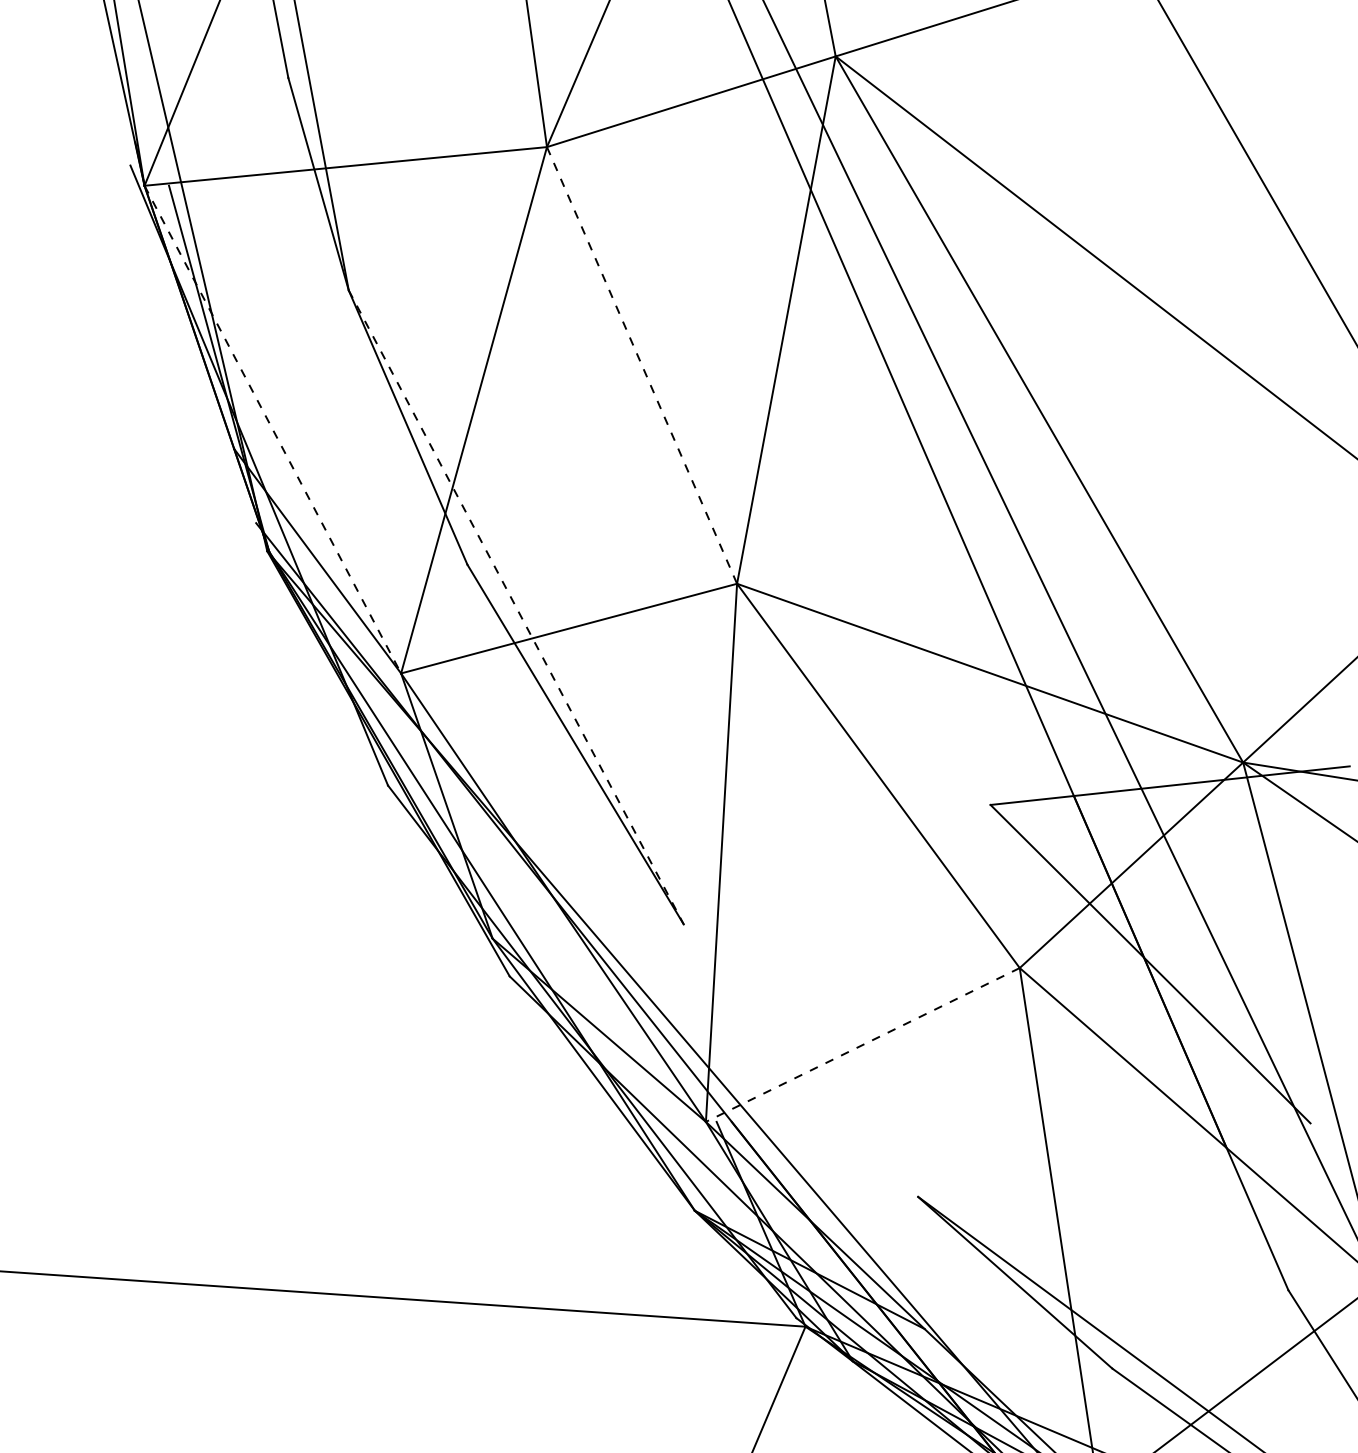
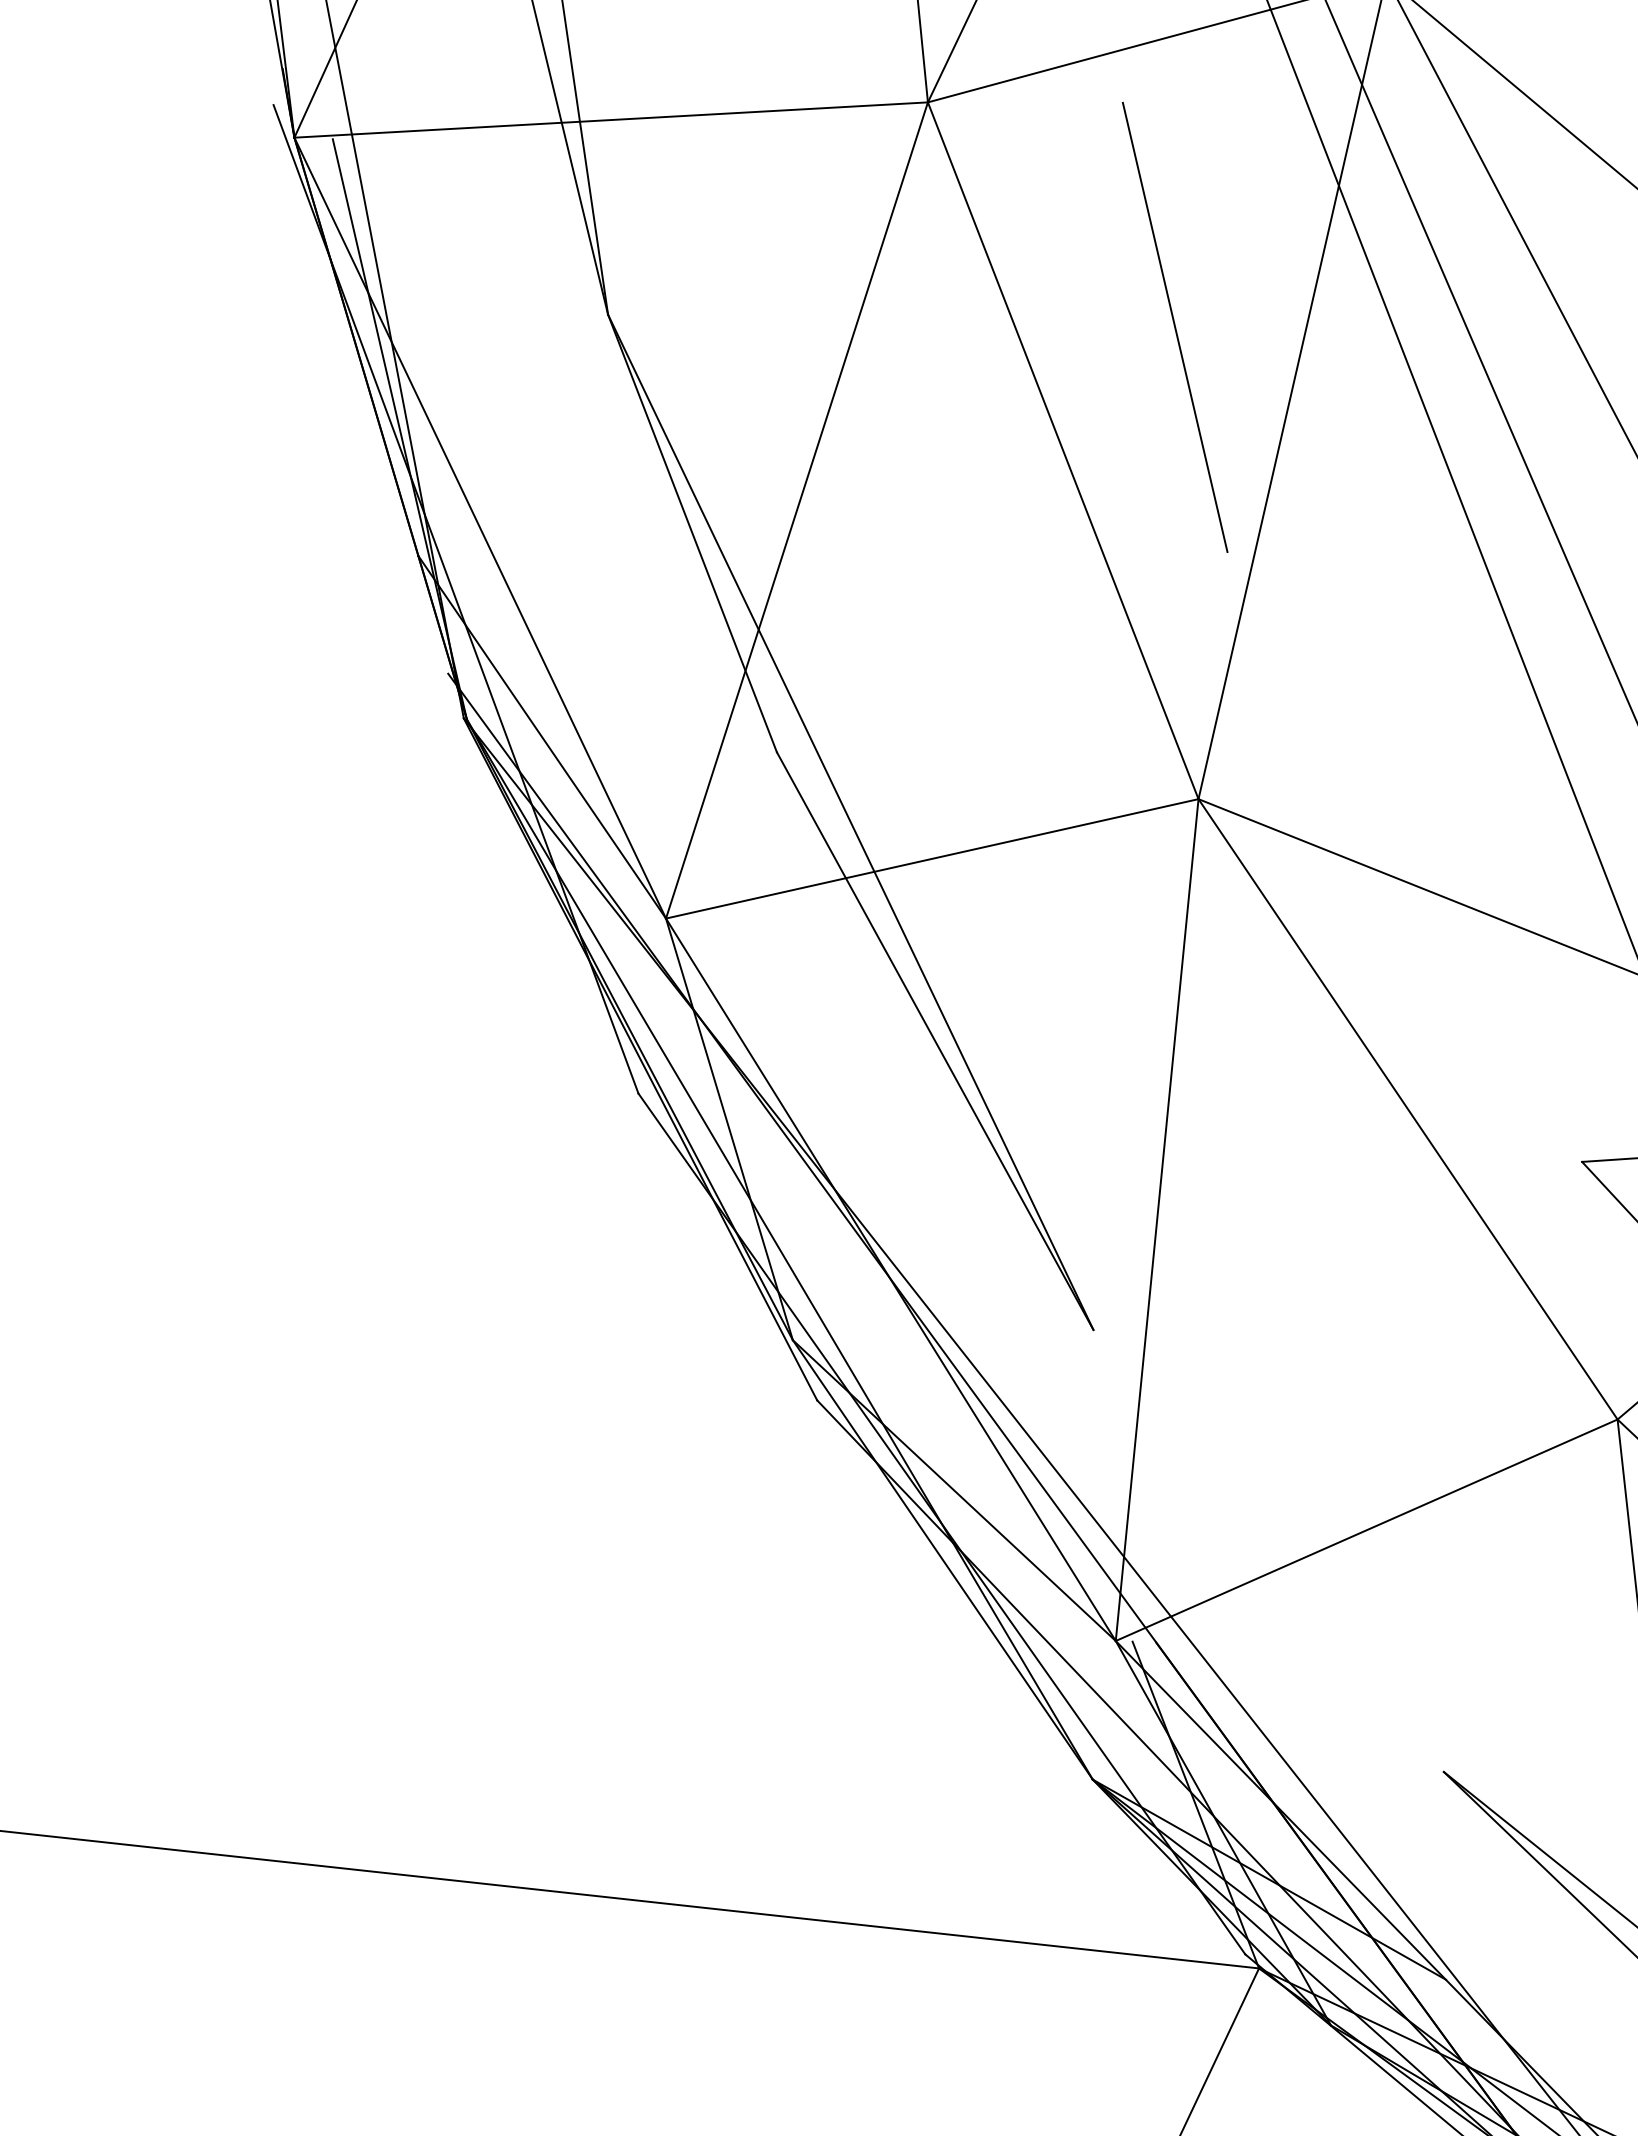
line: (710, 283) -> (1175, 326), added
line: (642, 365) -> (1063, 450), dashed -> solid
line: (272, 429) -> (479, 527), dashed -> solid
line: (516, 607) -> (851, 822), dashed -> solid
line: (862, 1044) -> (1366, 1529), dashed -> solid

